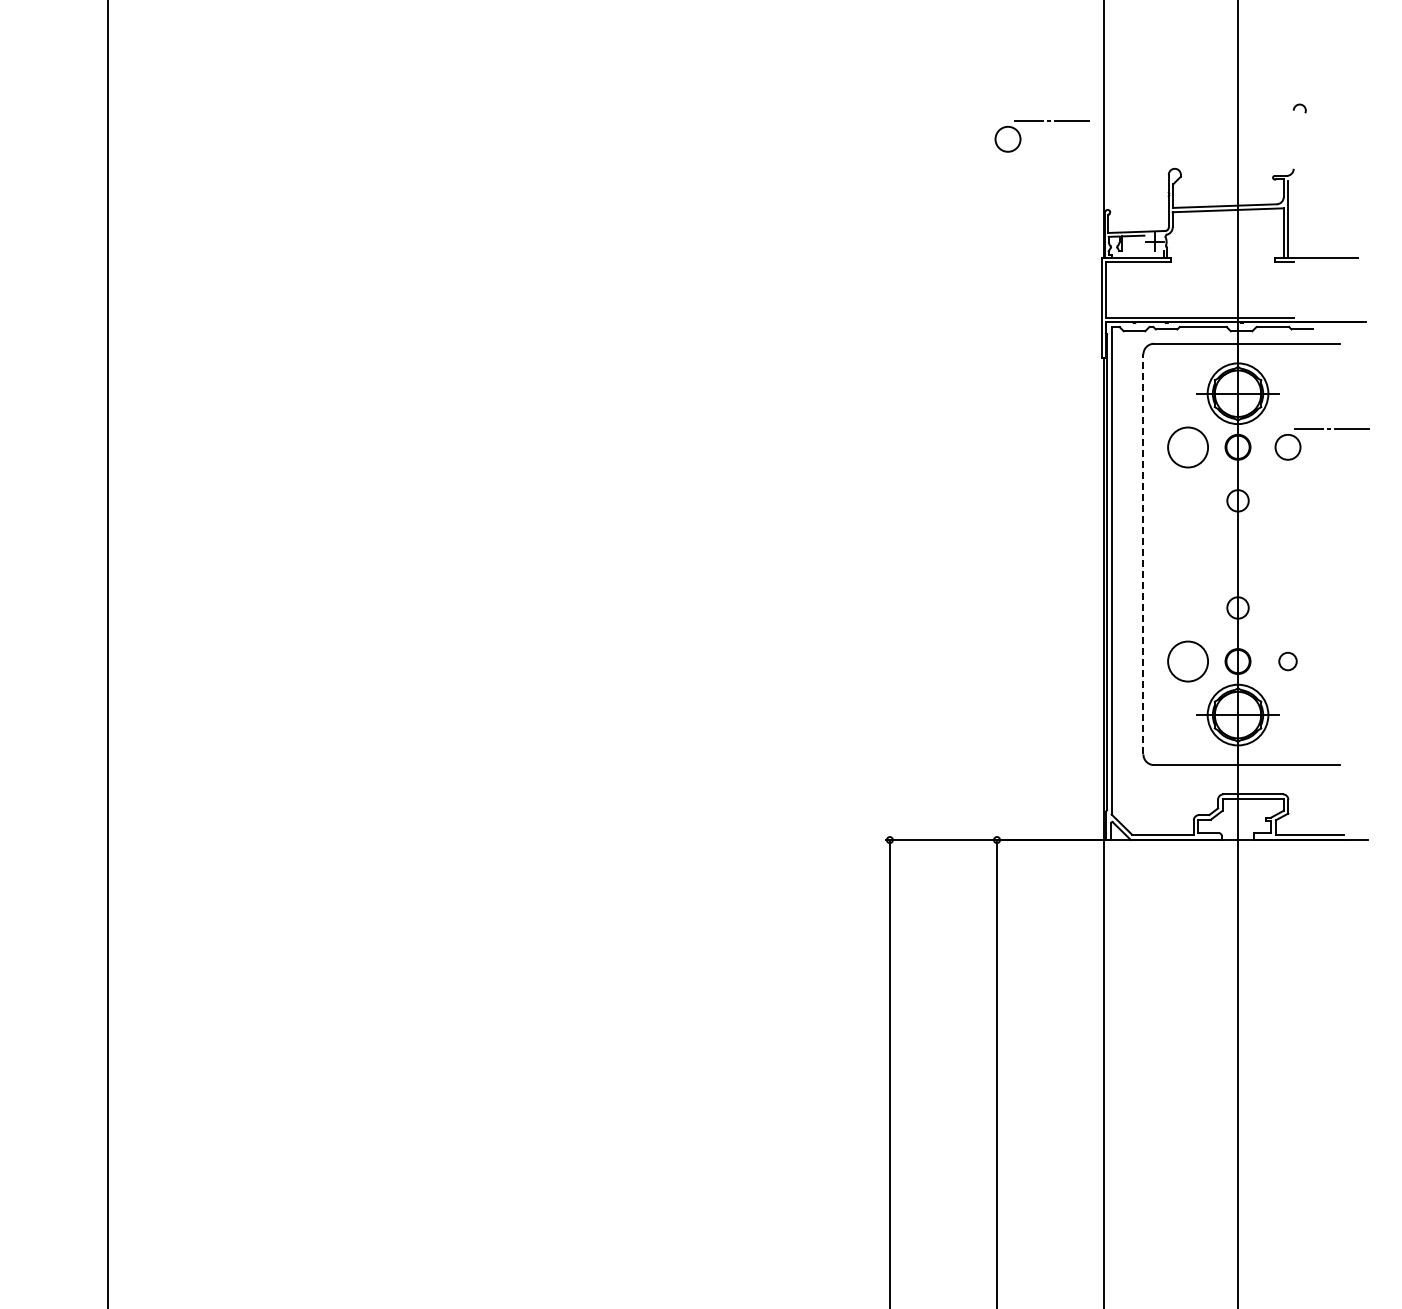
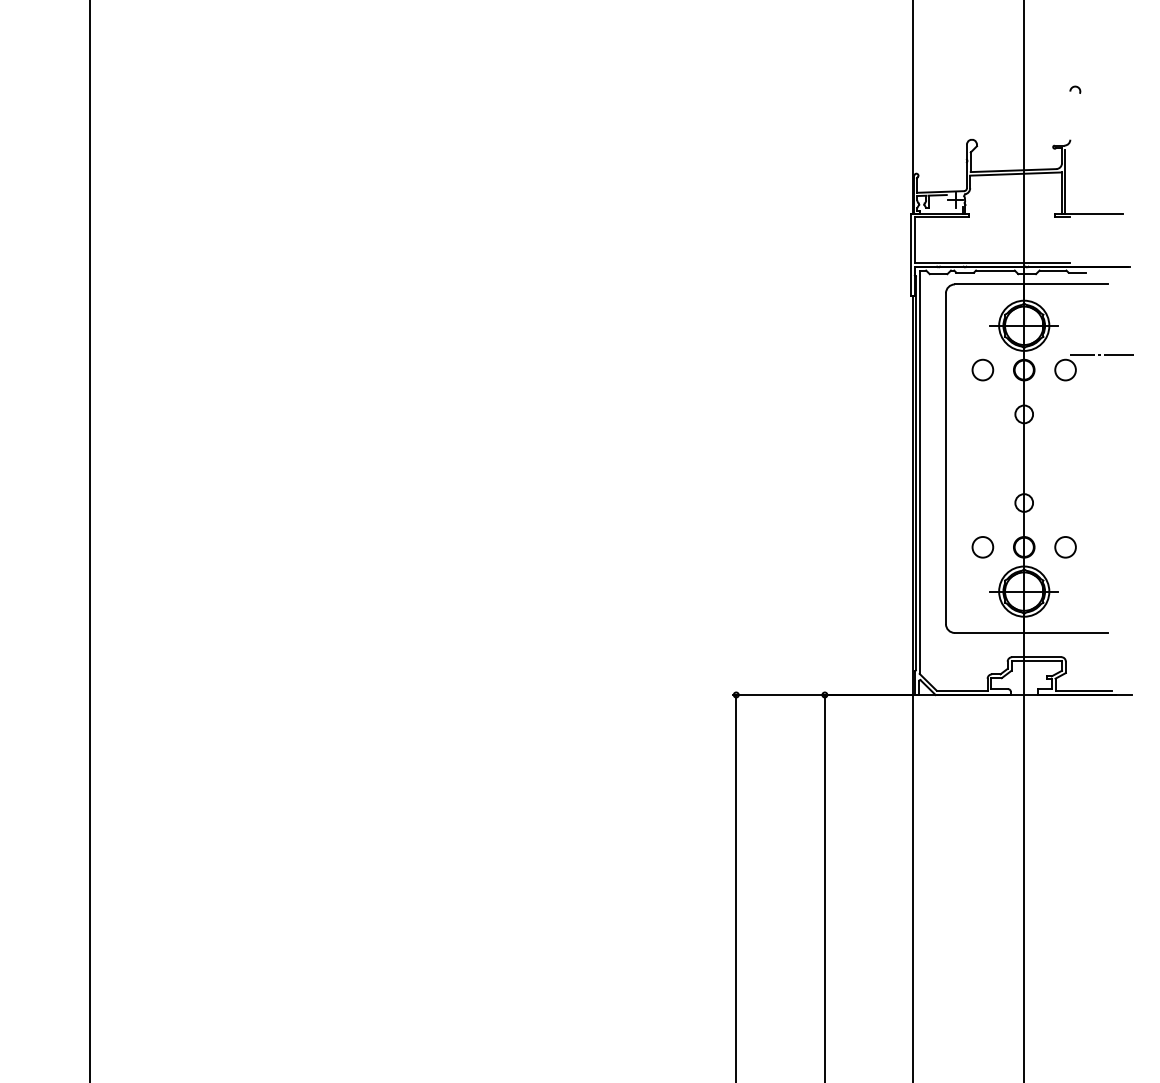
part: (1041, 121) -> (861, 100), removed
circle: (1187, 446) -> (982, 369), size x0.62
line: (1143, 554) -> (946, 458), dashed -> solid
circle: (1187, 661) -> (982, 547), size x0.62
circle: (1287, 661) -> (1065, 547), size x1.43

